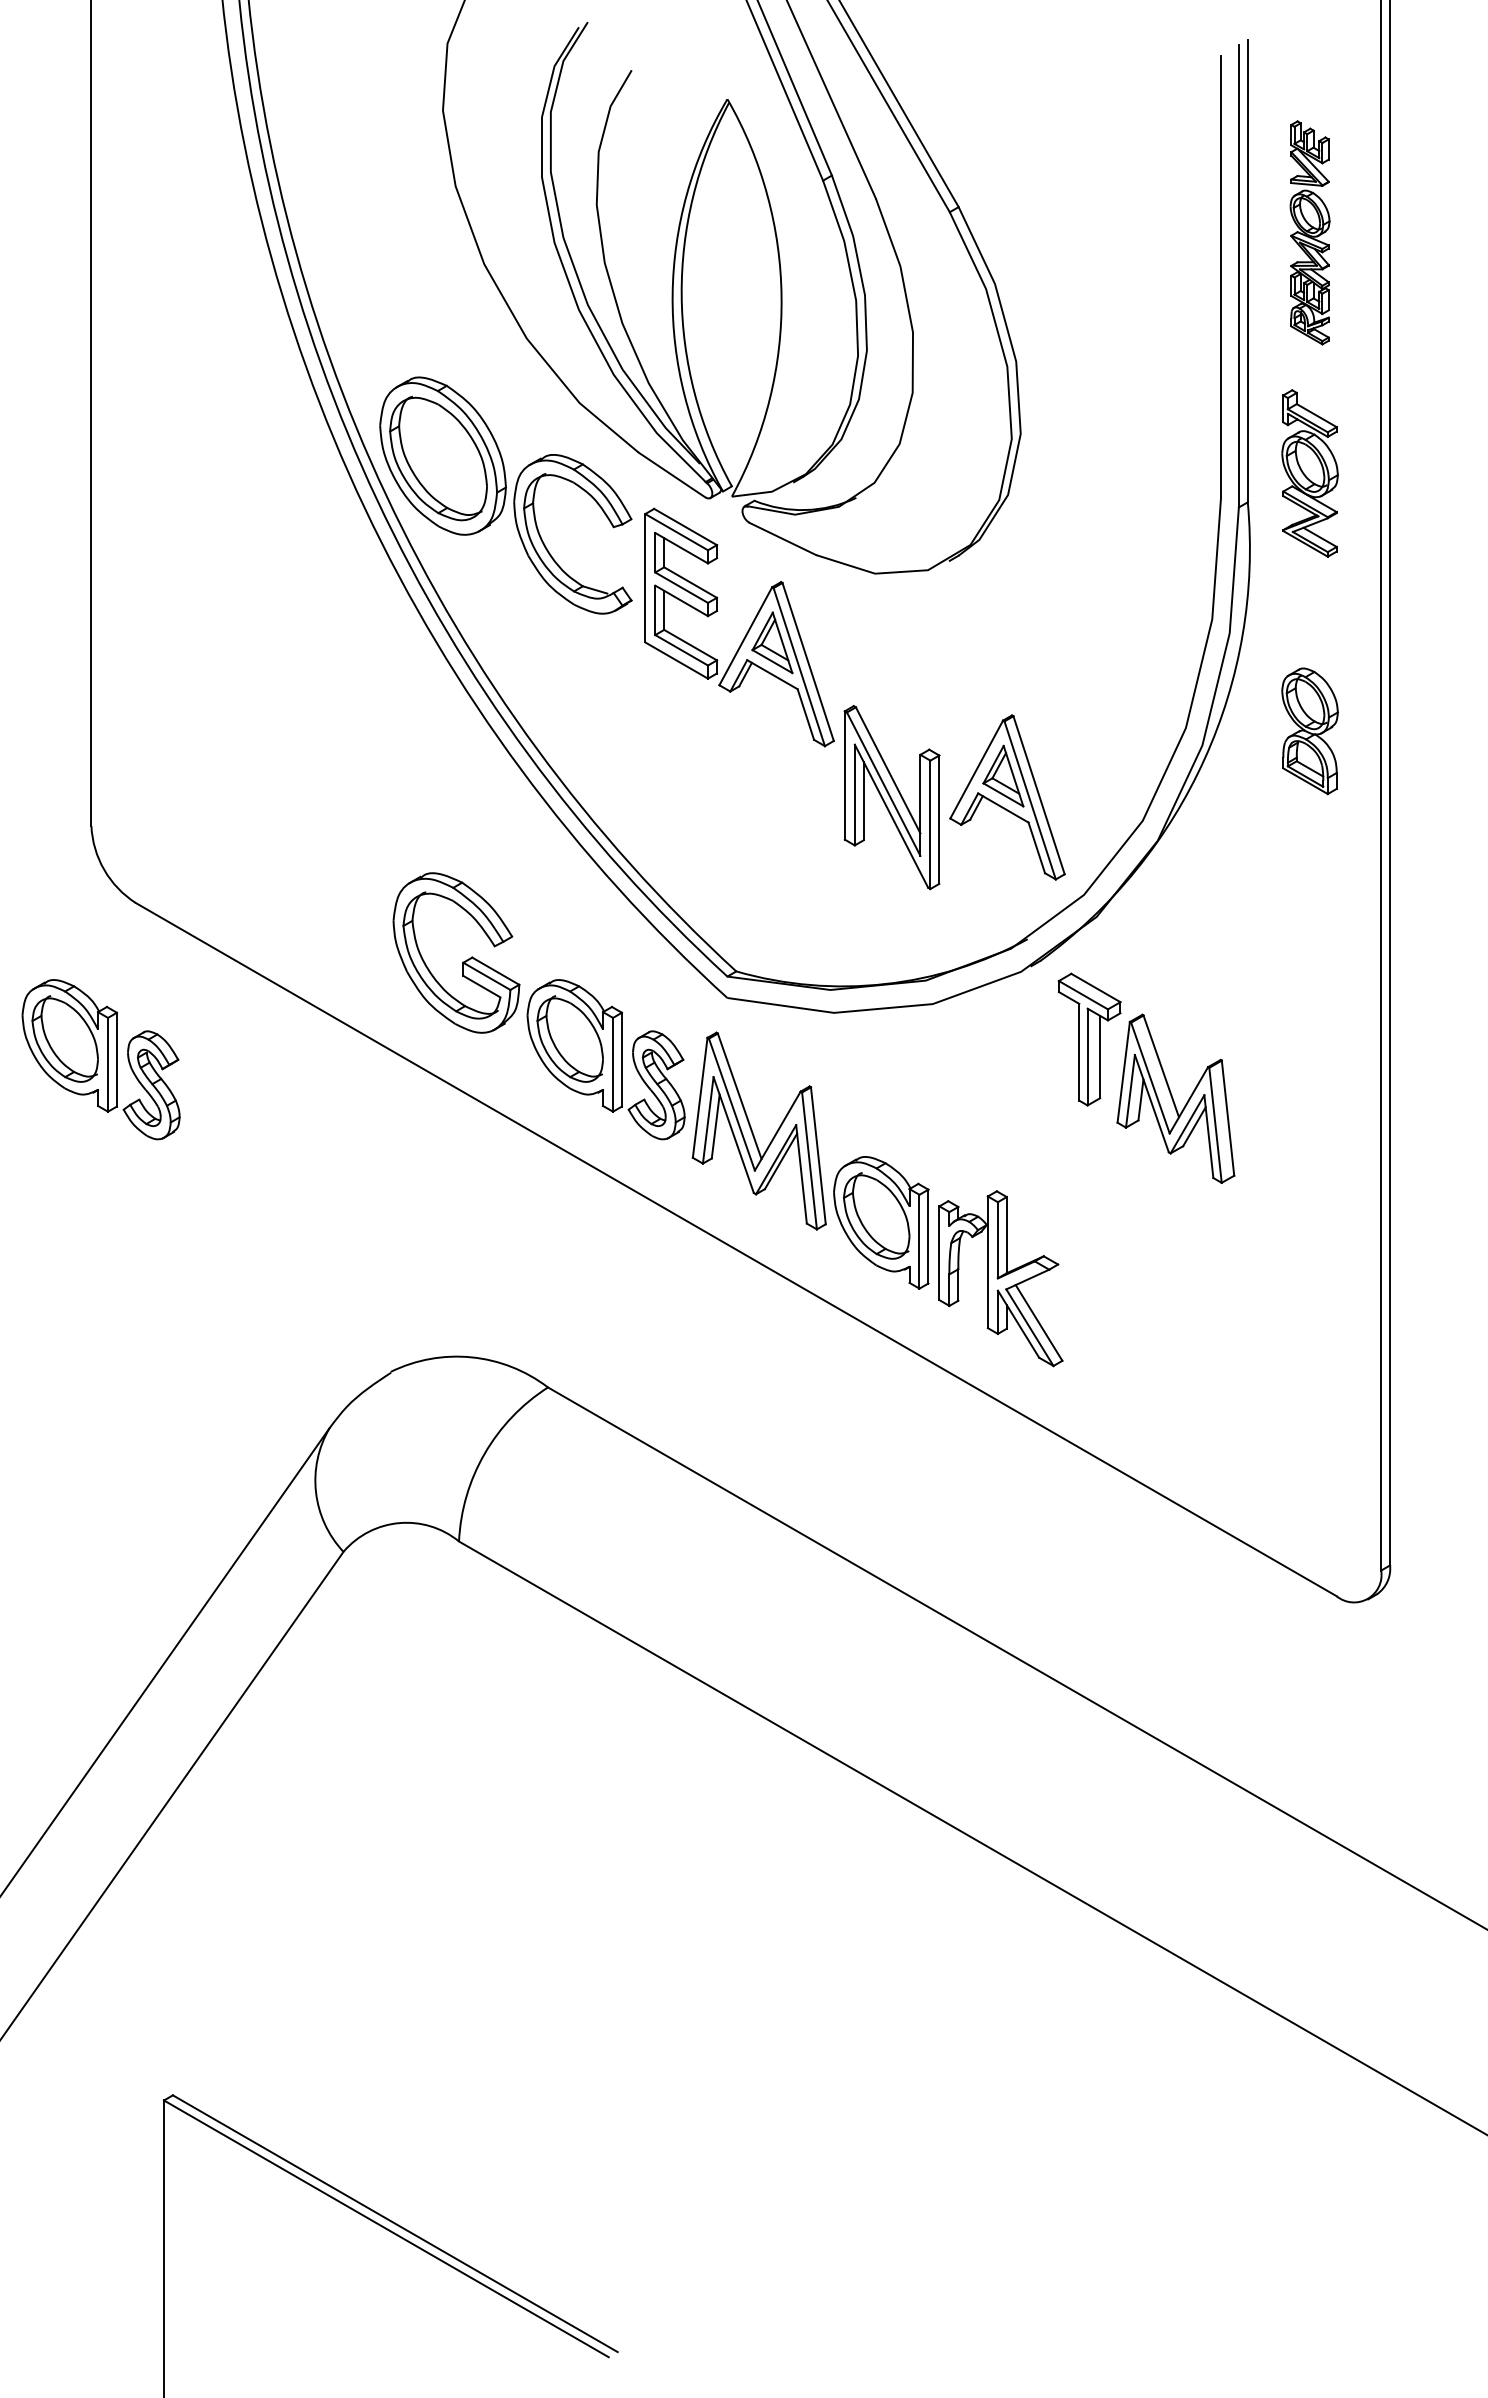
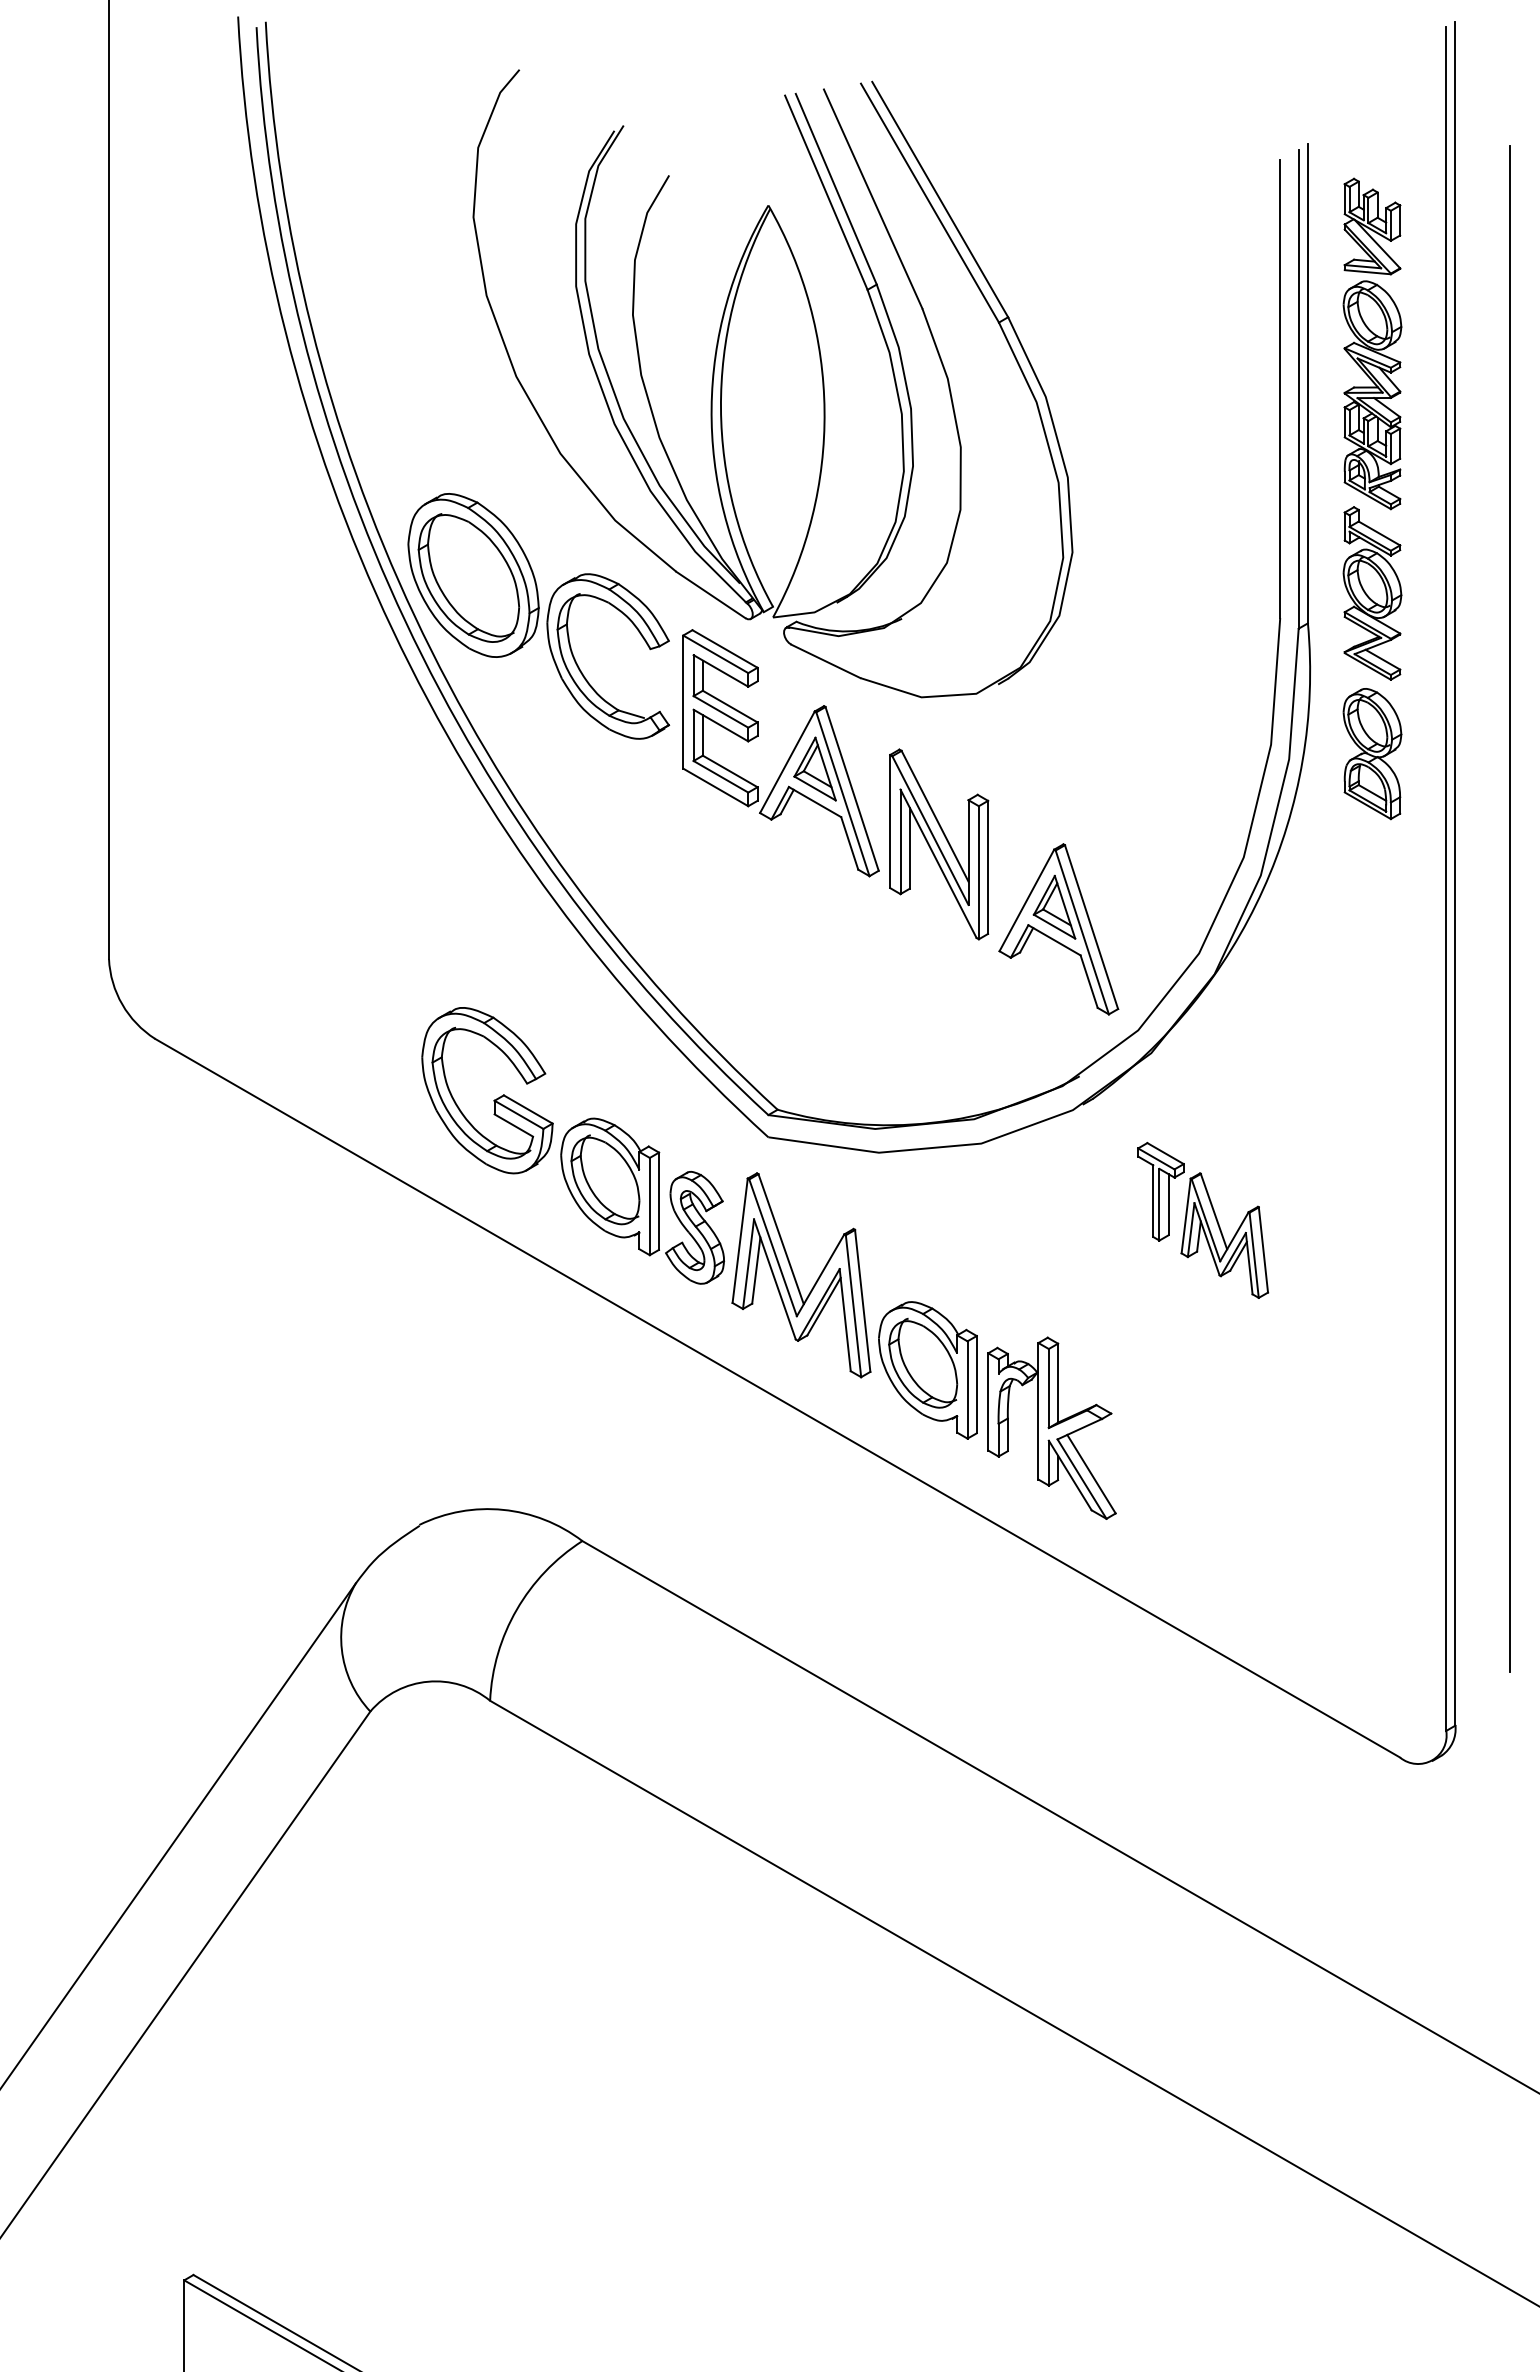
part: (1309, 232) -> (1371, 343), size x1.43
part: (1309, 731) -> (1371, 754), moved
line: (1443, 777) -> (1510, 908), added
part: (891, 797) -> (938, 844), moved
part: (100, 1059) -> (118, 1201), removed
part: (1146, 1077) -> (1202, 1219), size x0.71

